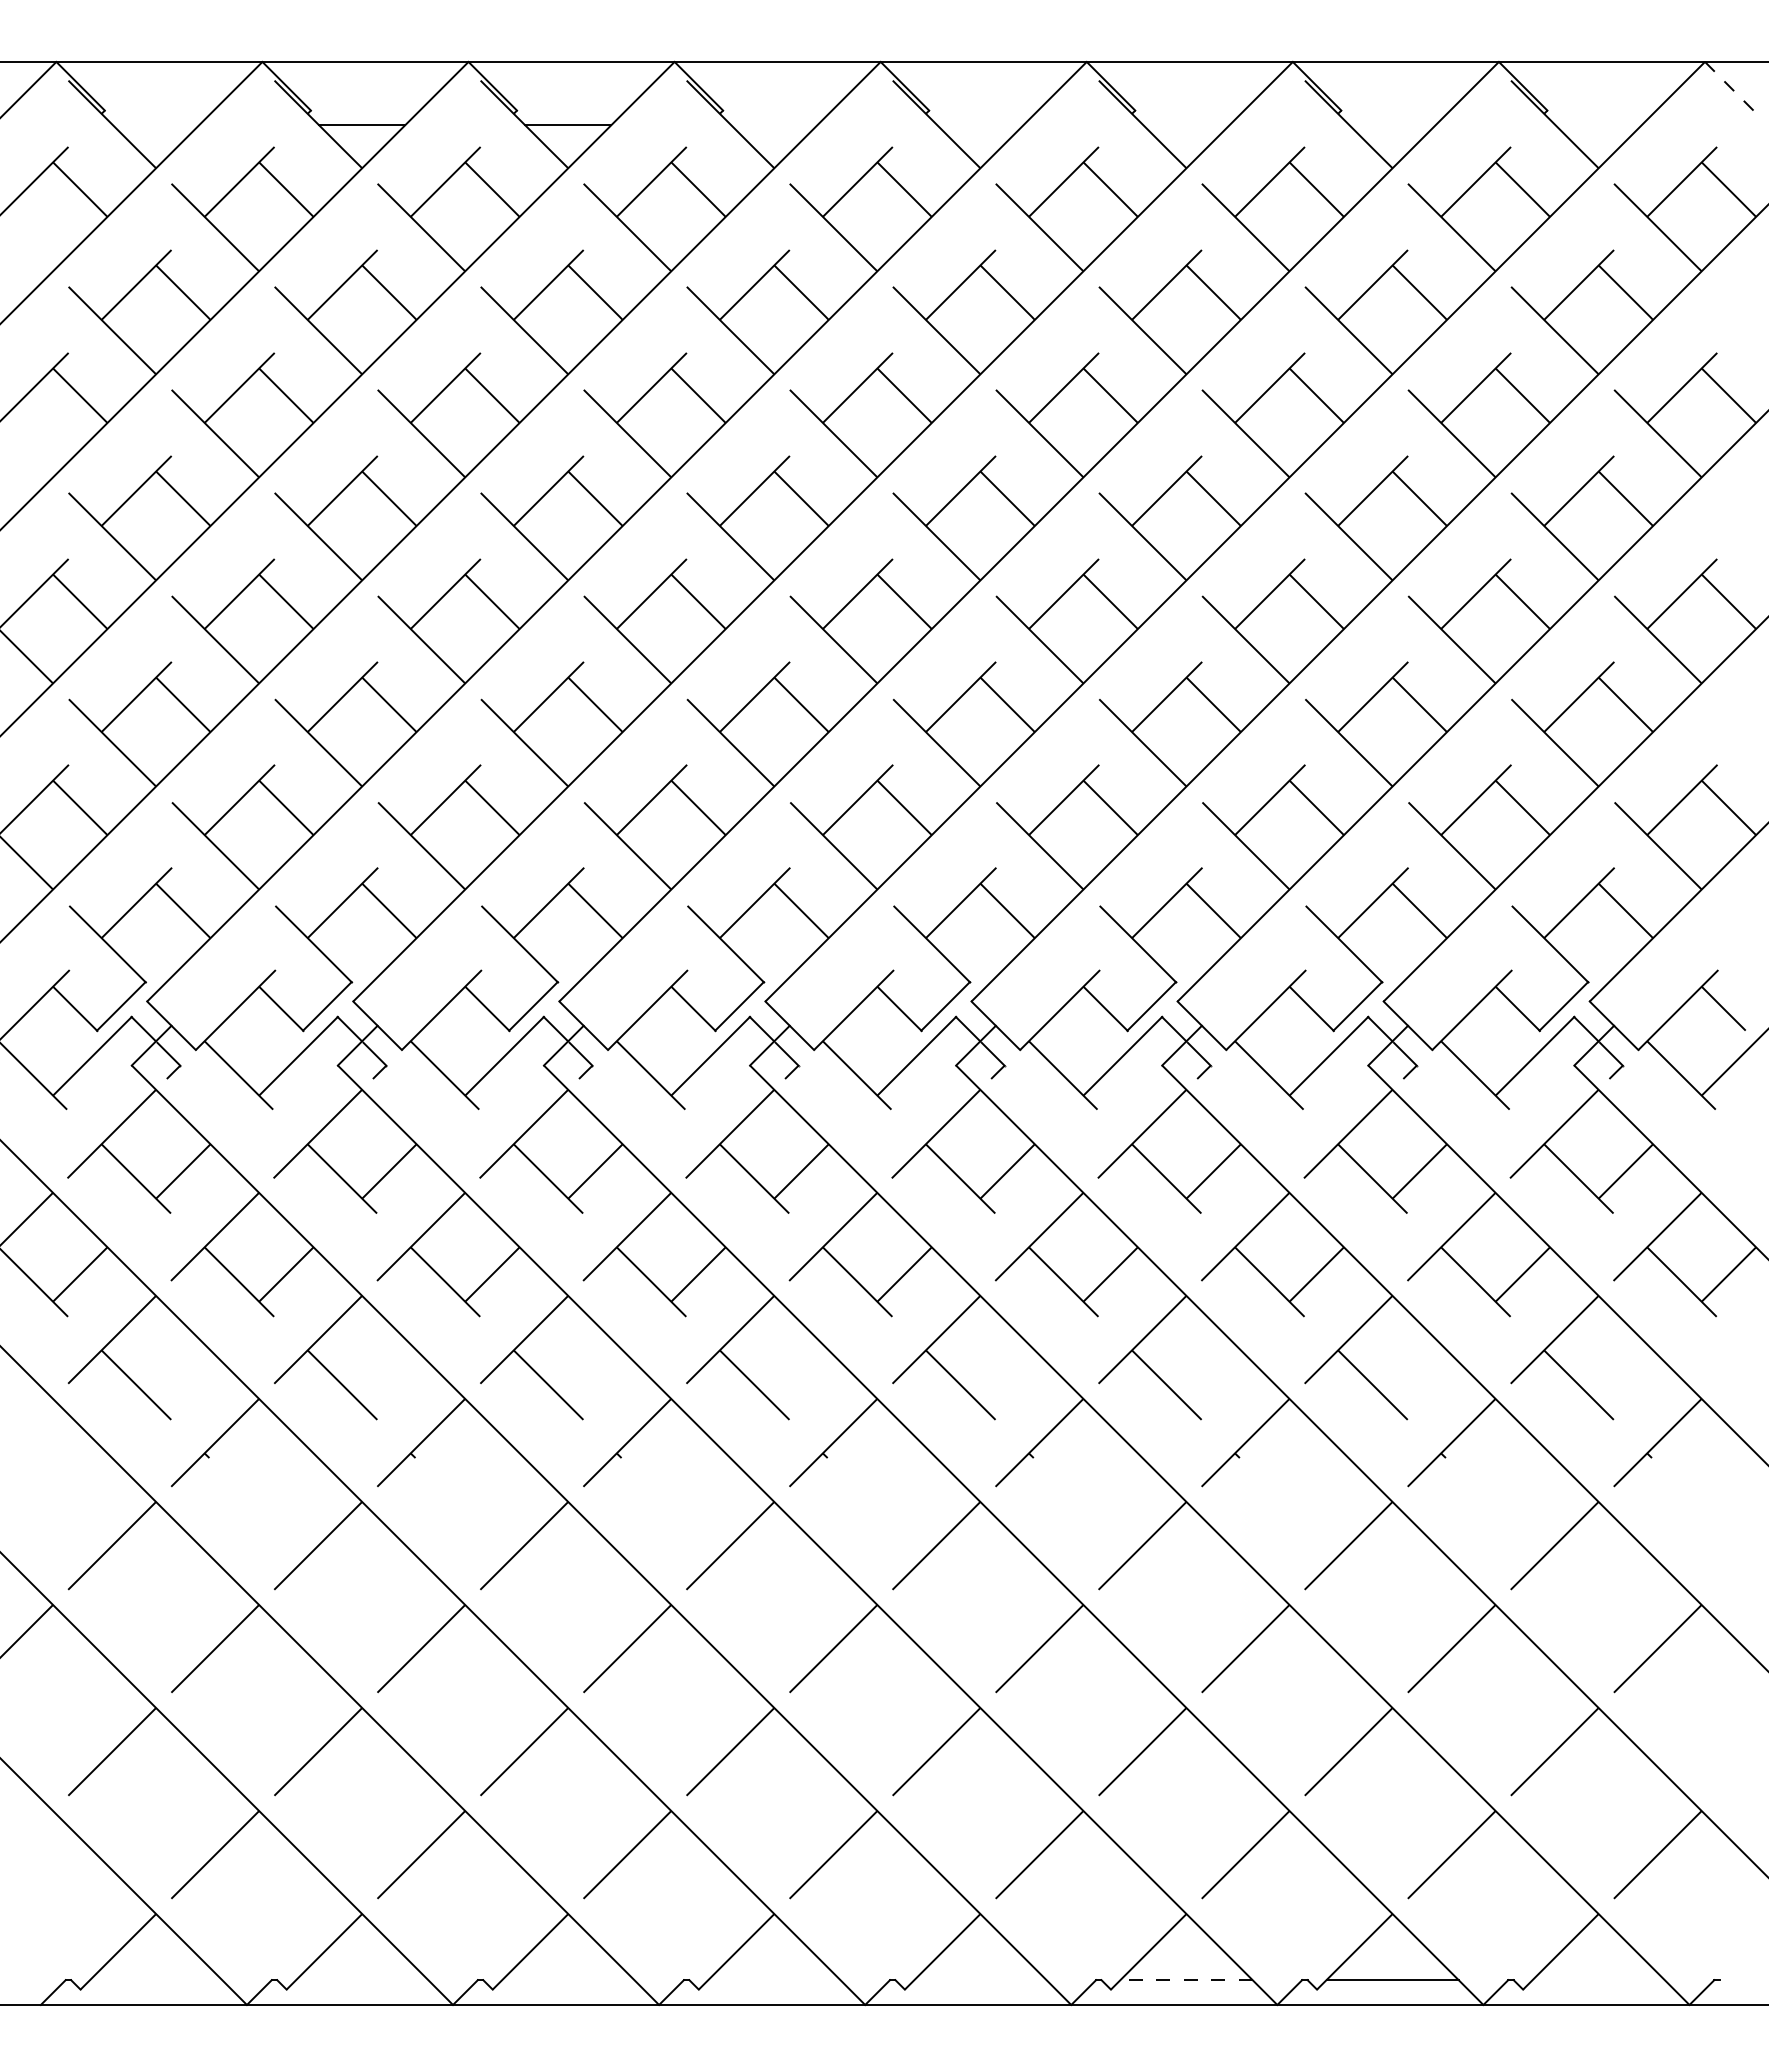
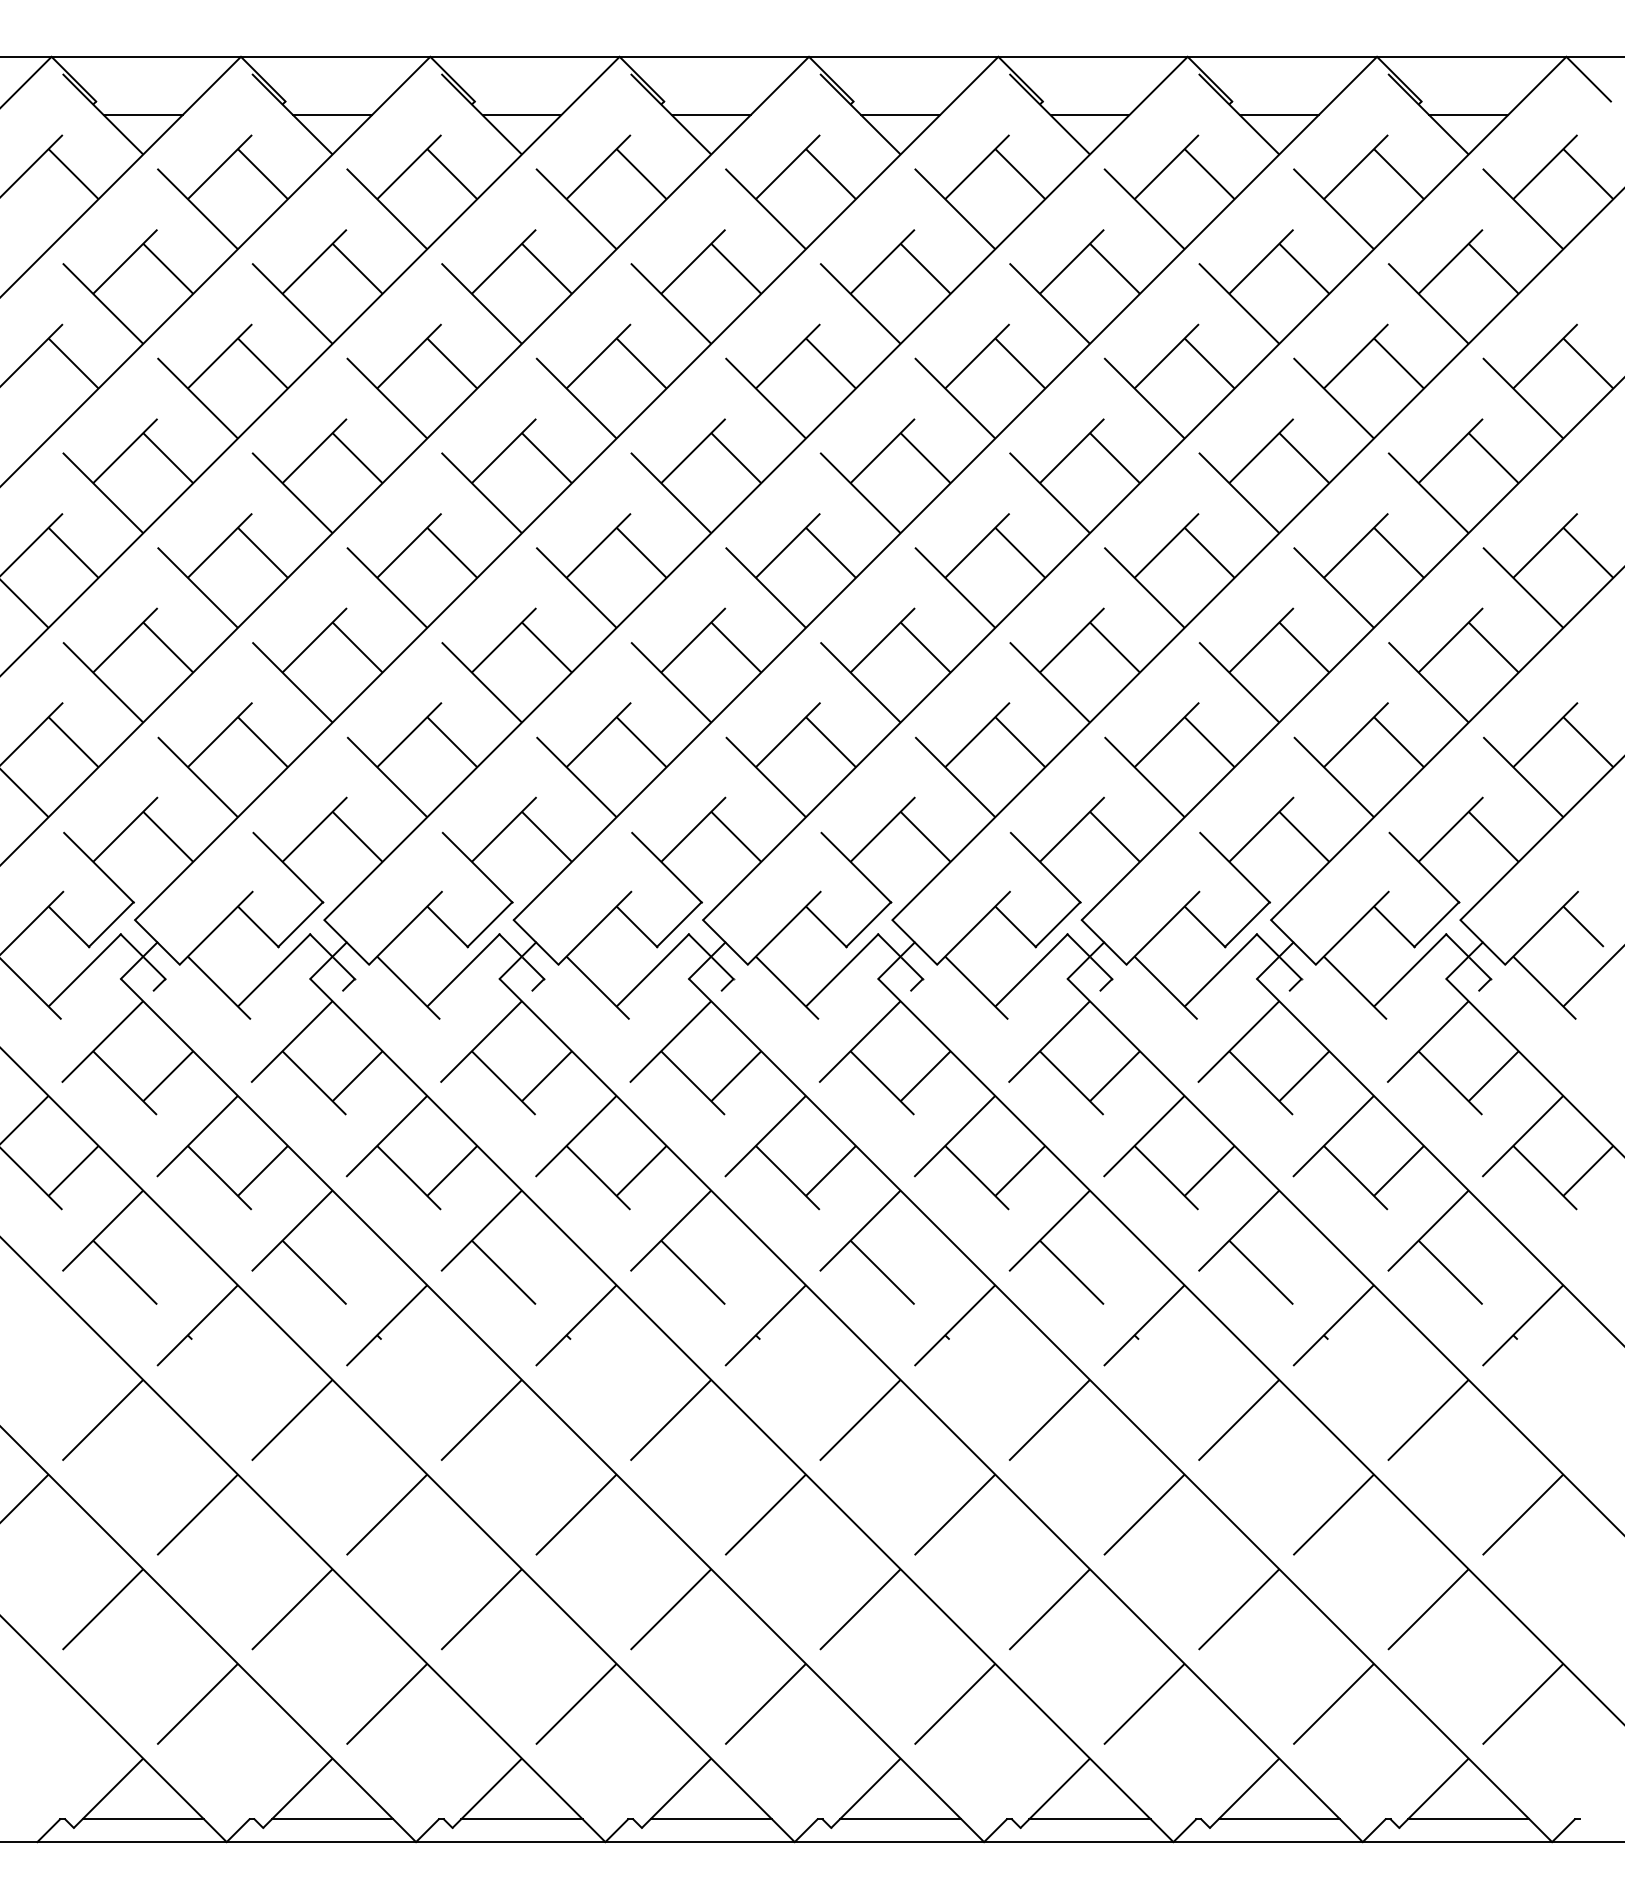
line: (1729, 86) -> (1588, 79), dashed -> solid
line: (156, 125) -> (143, 115), added
line: (774, 125) -> (711, 115), added
line: (980, 125) -> (900, 115), added
line: (1186, 125) -> (1089, 115), added
line: (1392, 125) -> (1279, 115), added
line: (1598, 125) -> (1468, 115), added
line: (156, 1980) -> (143, 1819), added
line: (362, 1980) -> (332, 1819), added
line: (568, 1980) -> (522, 1819), added
line: (774, 1980) -> (711, 1819), added
line: (980, 1980) -> (900, 1819), added
line: (1186, 1980) -> (1089, 1819), dashed -> solid
line: (1598, 1980) -> (1468, 1819), added

